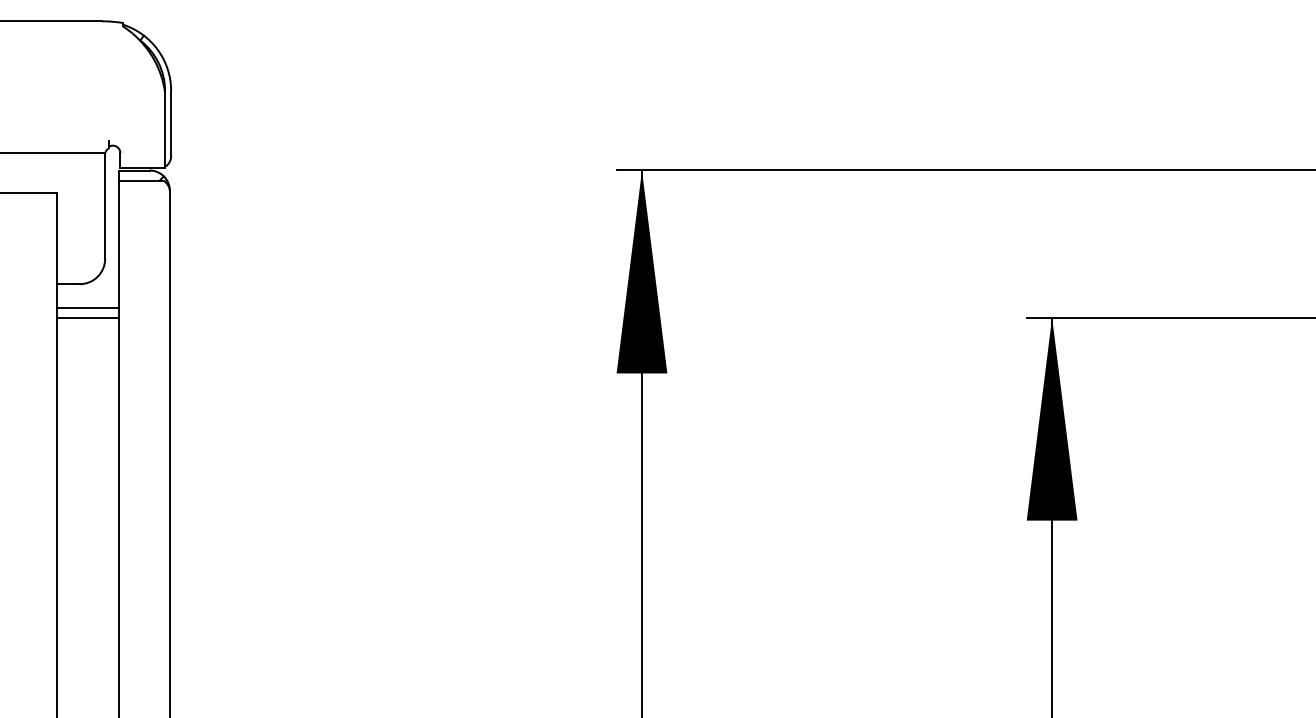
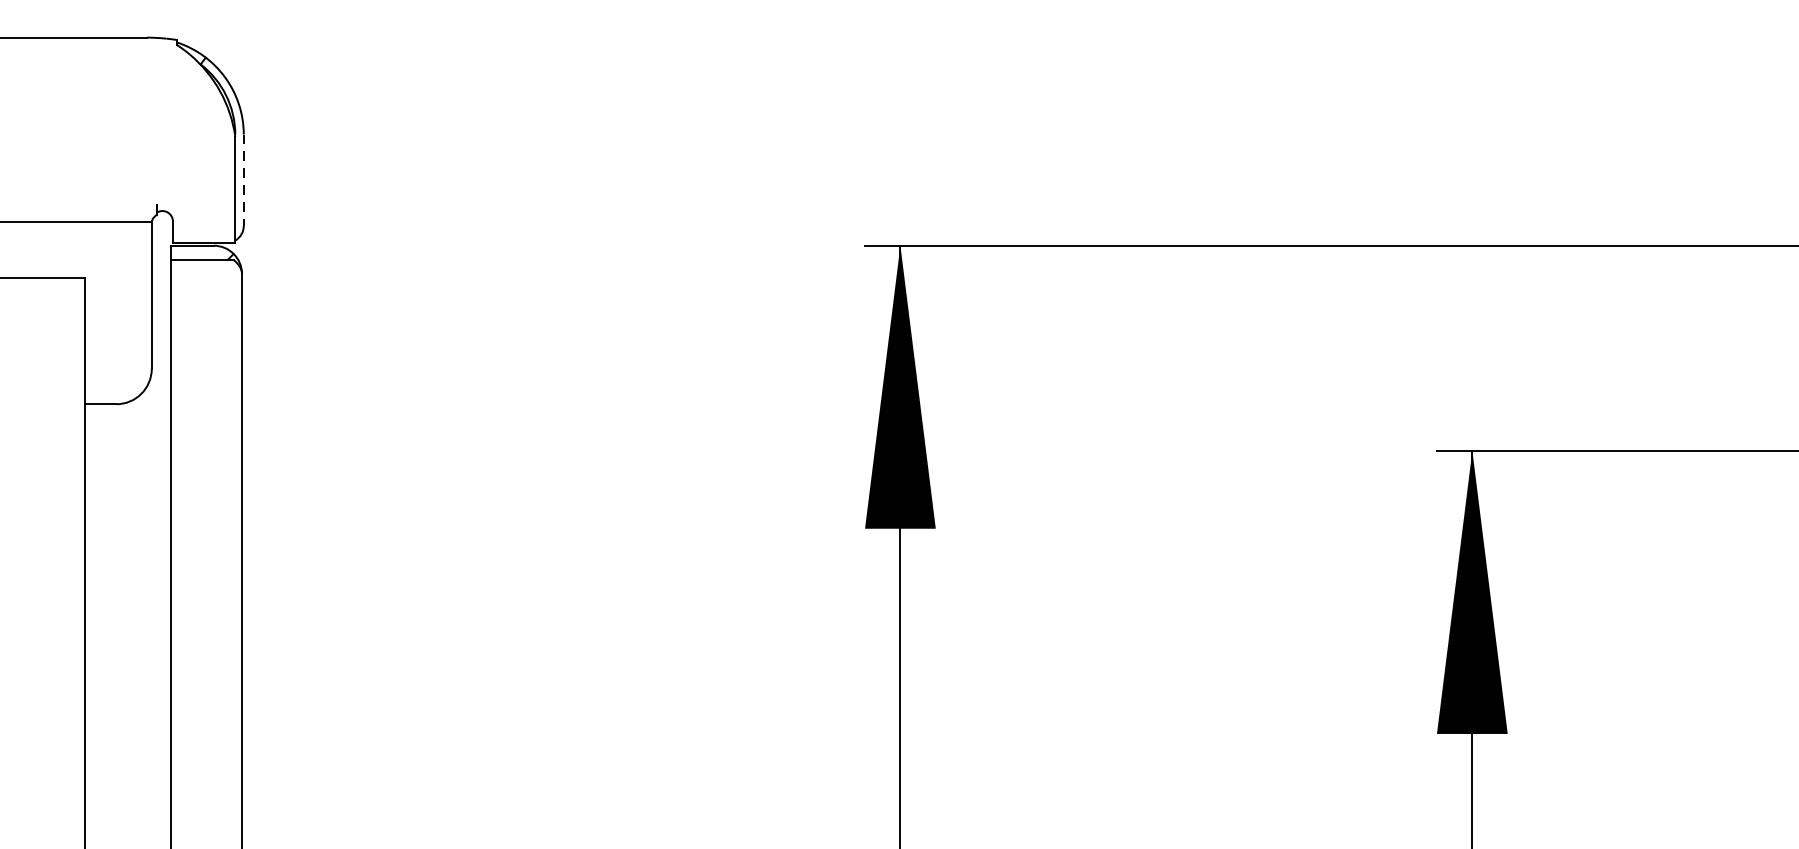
line: (171, 123) -> (244, 180), solid -> dashed
line: (87, 307) -> (127, 436), removed
line: (87, 317) -> (127, 450), removed

